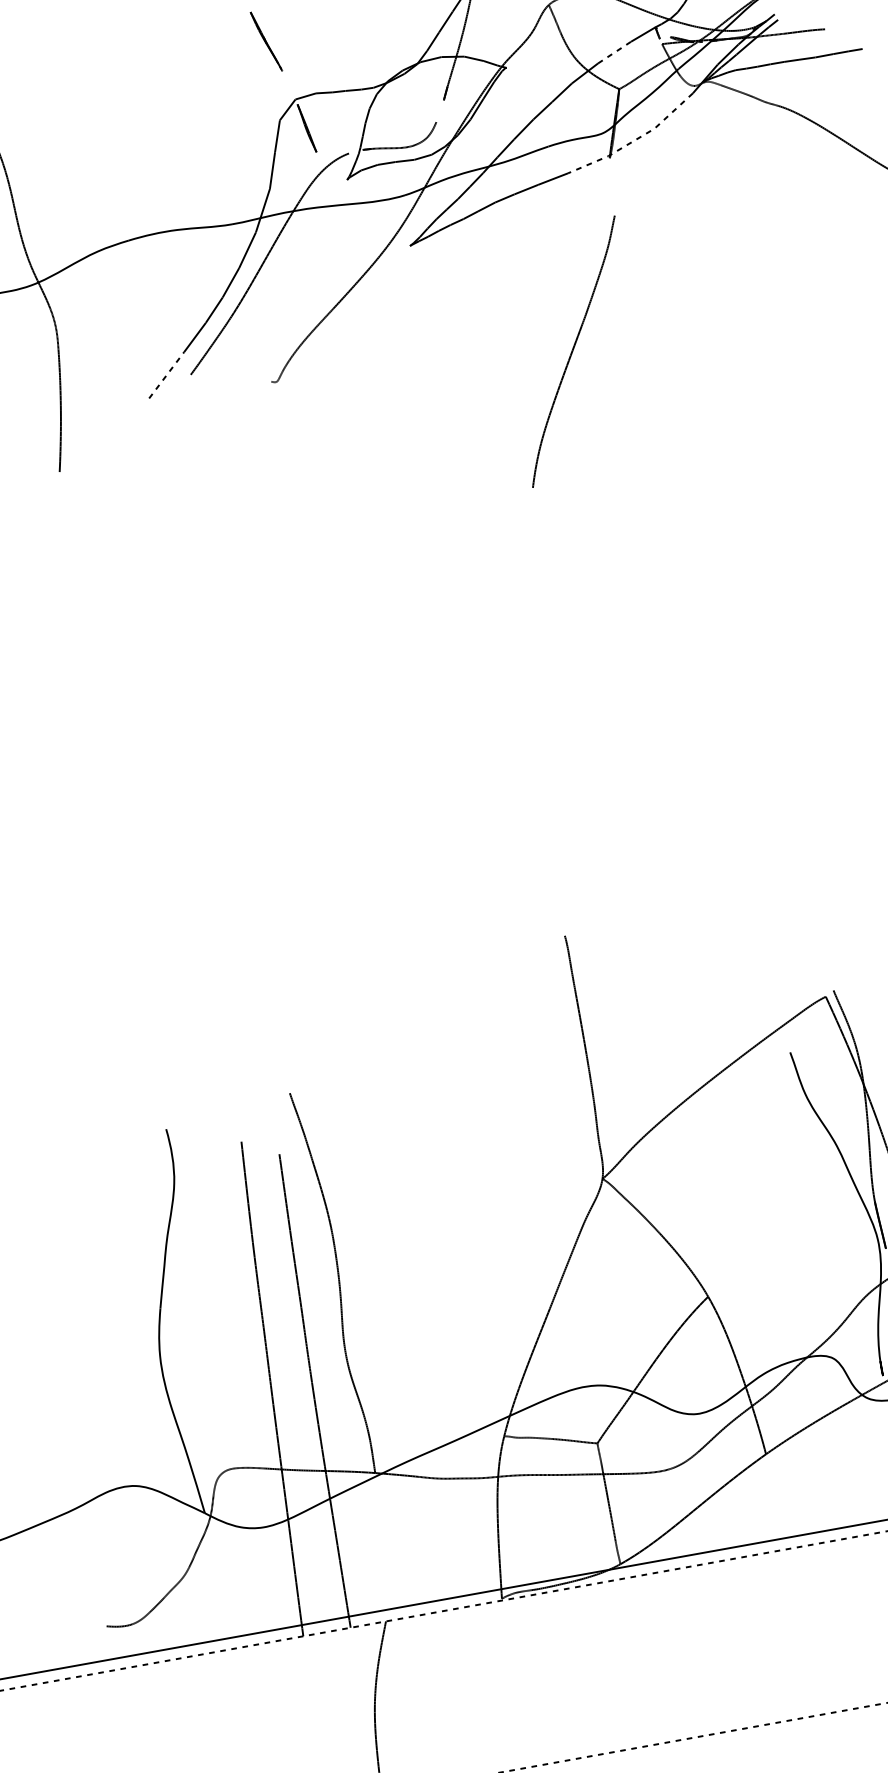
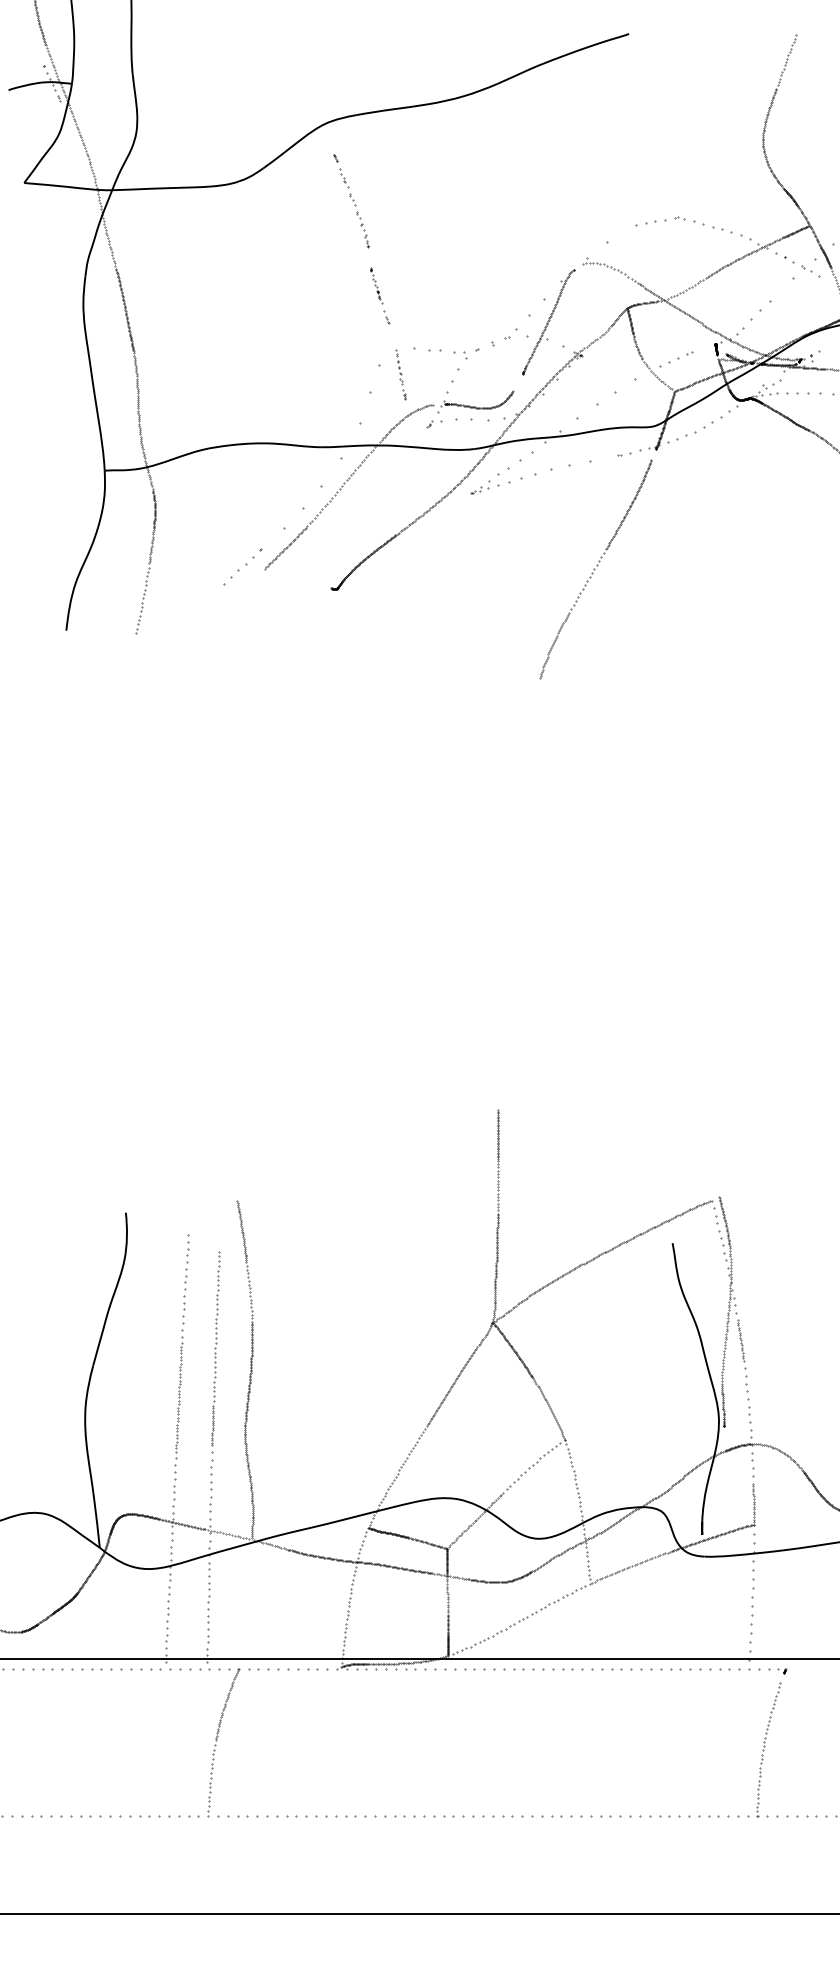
part: (574, 350) -> (595, 569), moved

